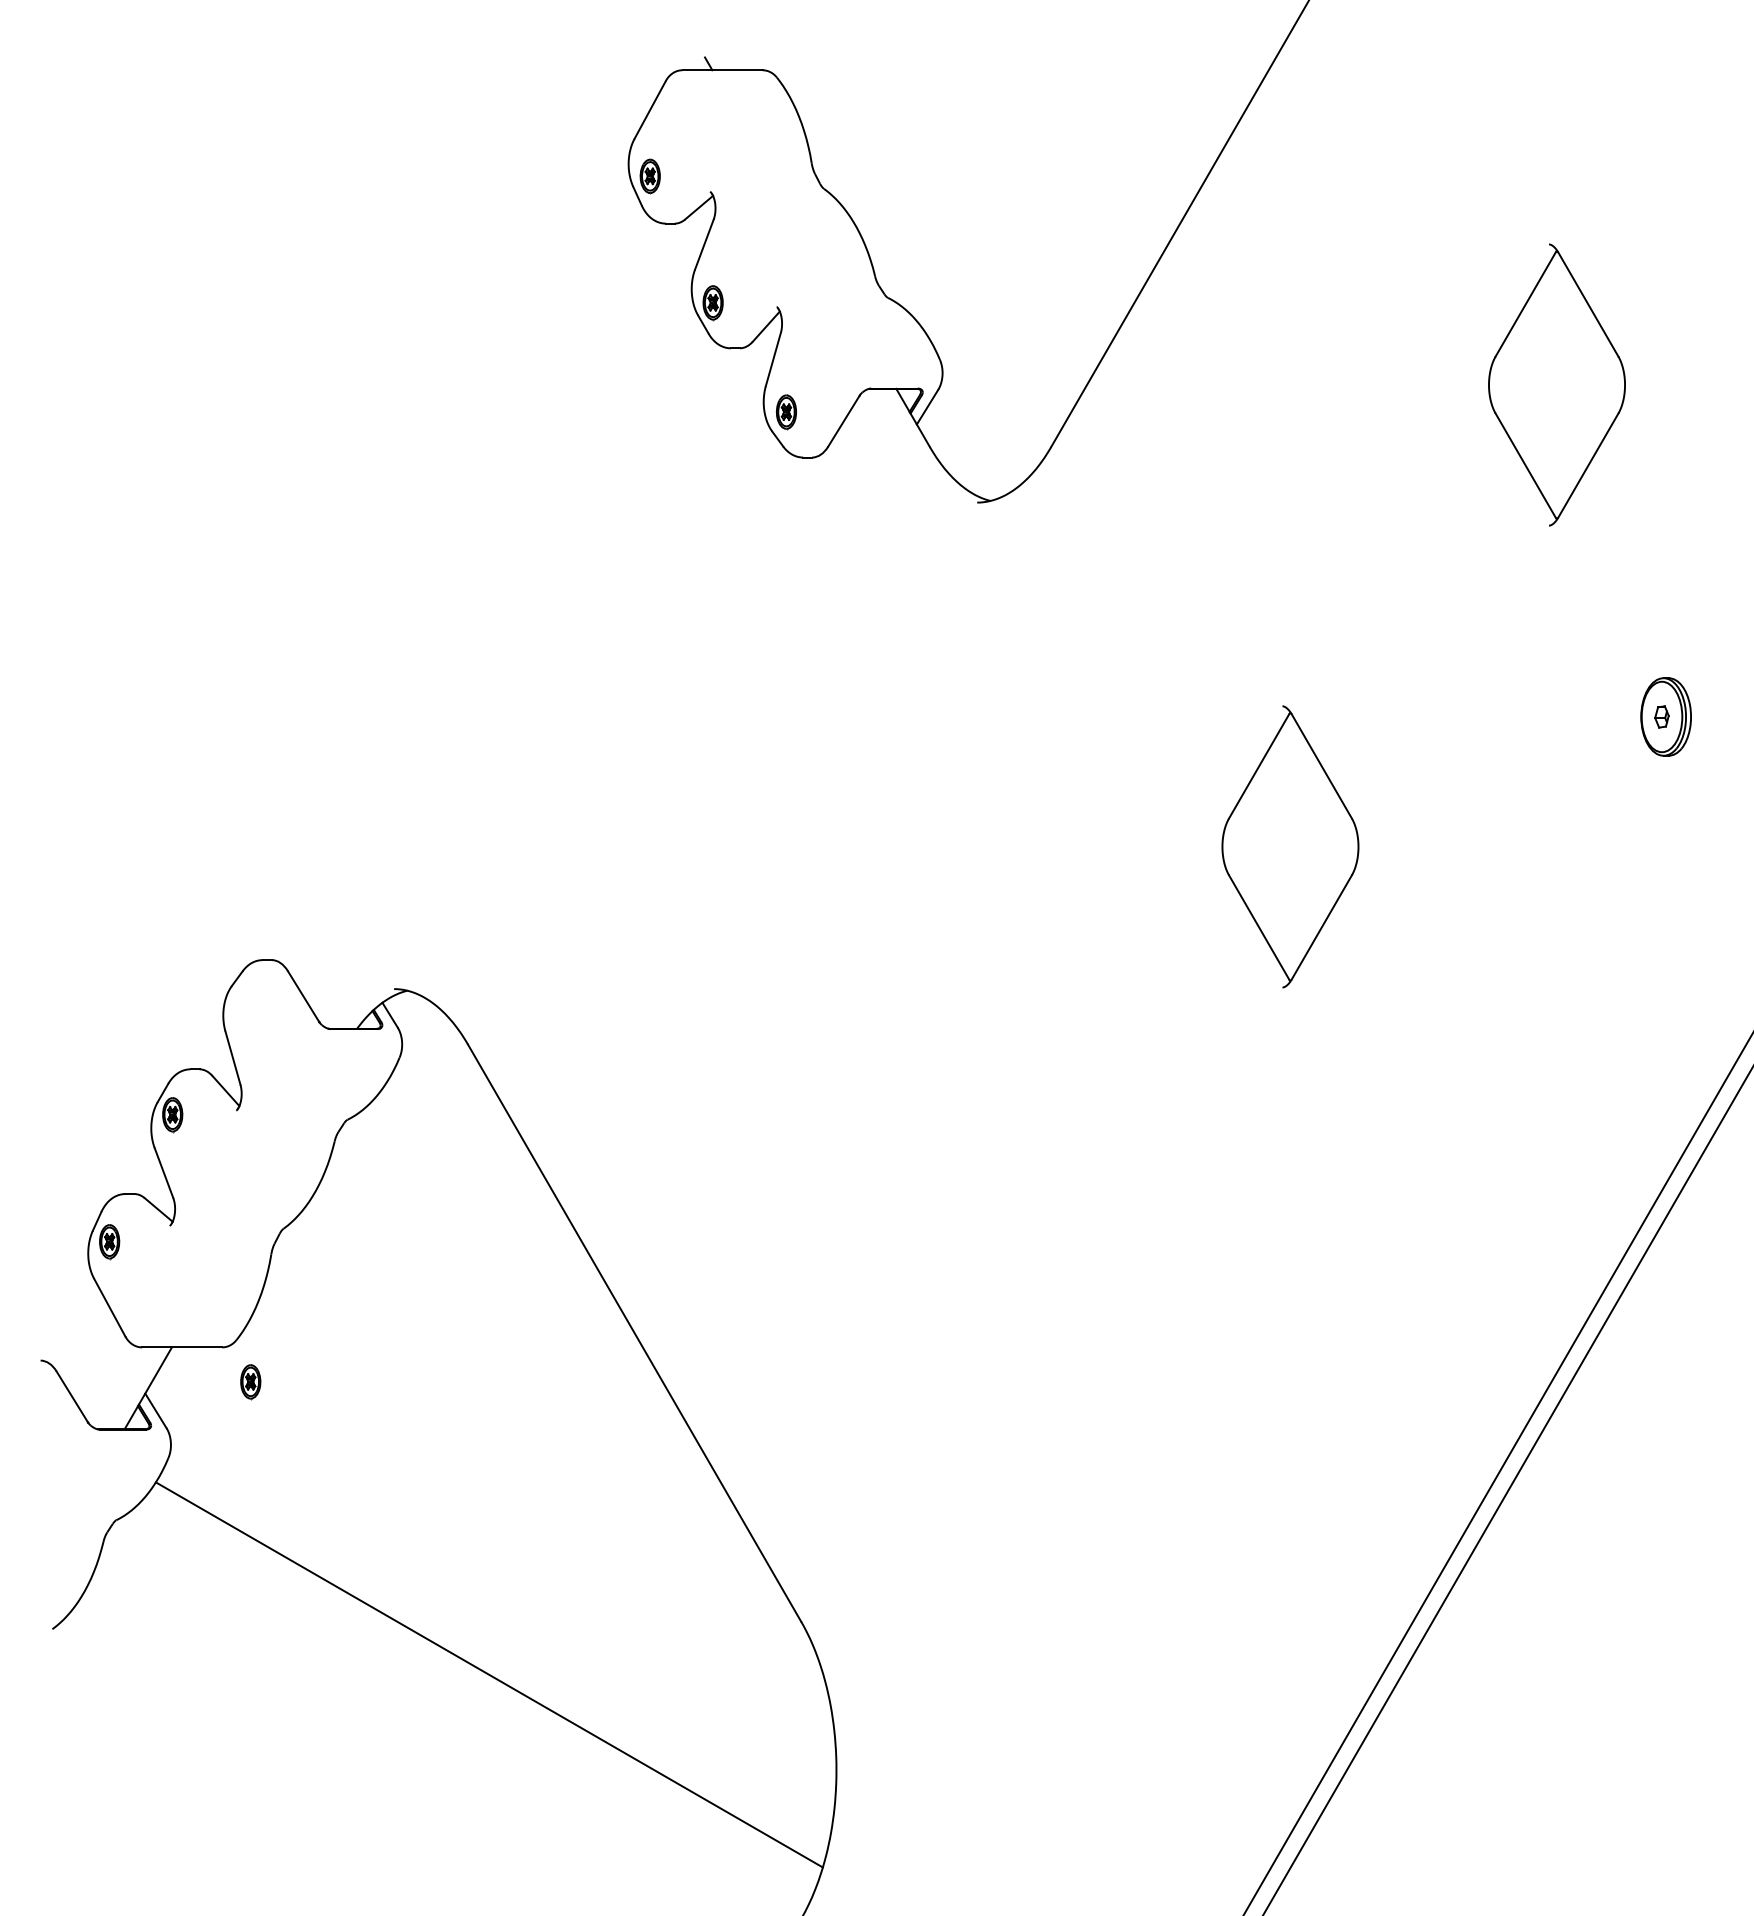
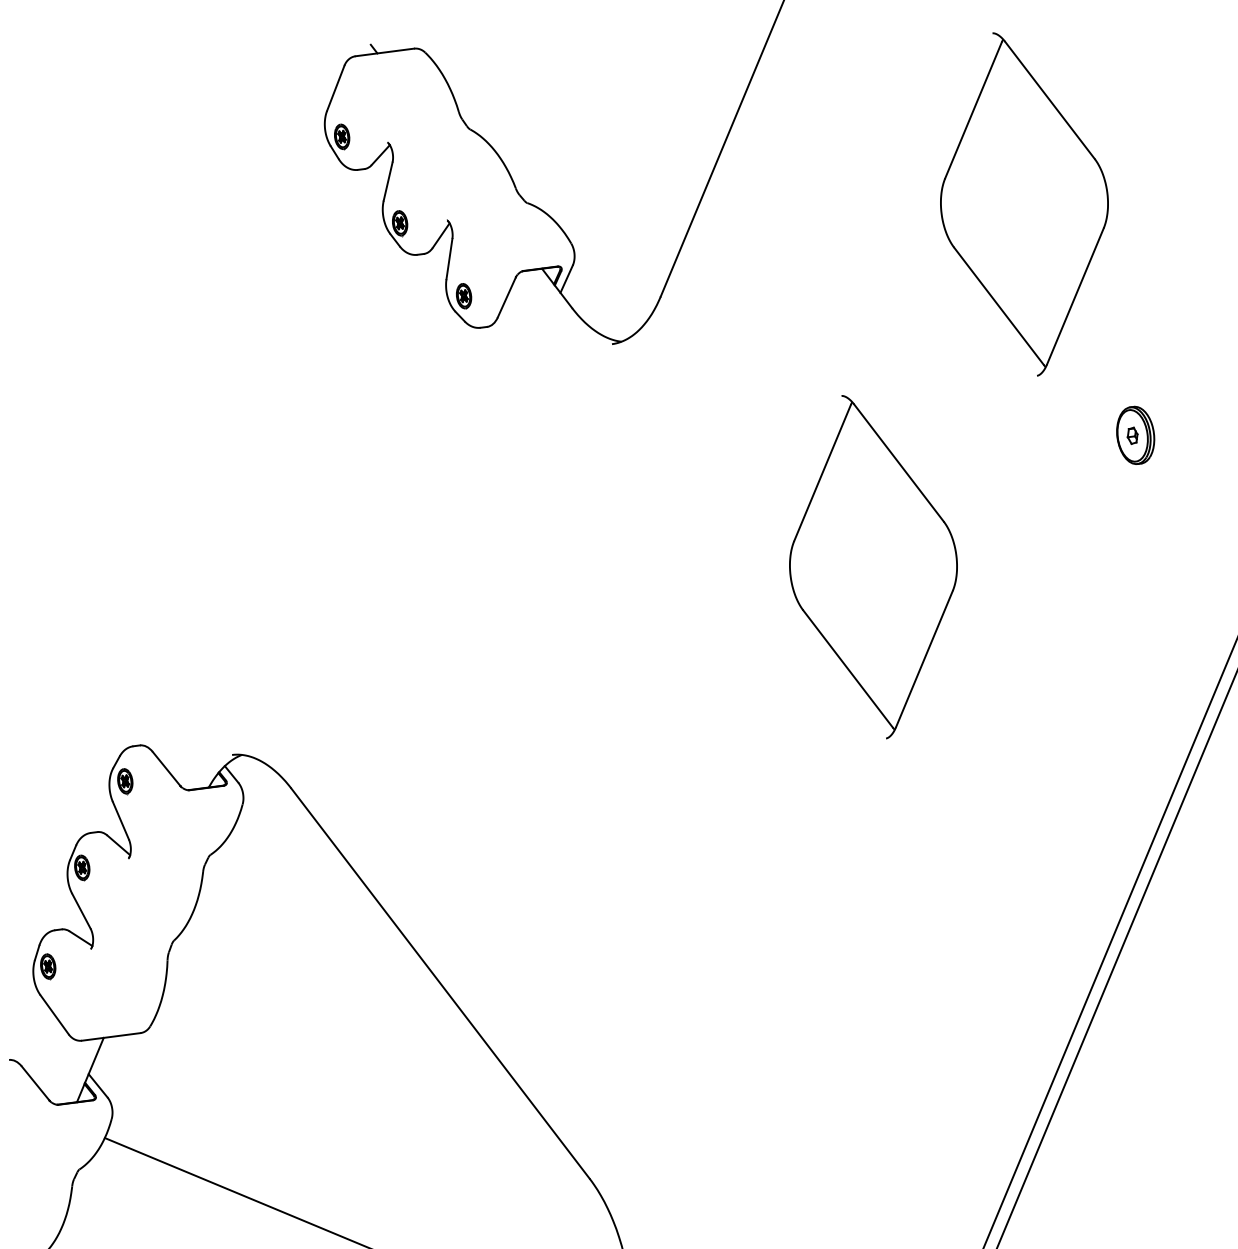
part: (1556, 384) -> (1024, 202), size x1.67
part: (1290, 846) -> (873, 565), size x1.67
part: (250, 1382) -> (125, 781), moved

